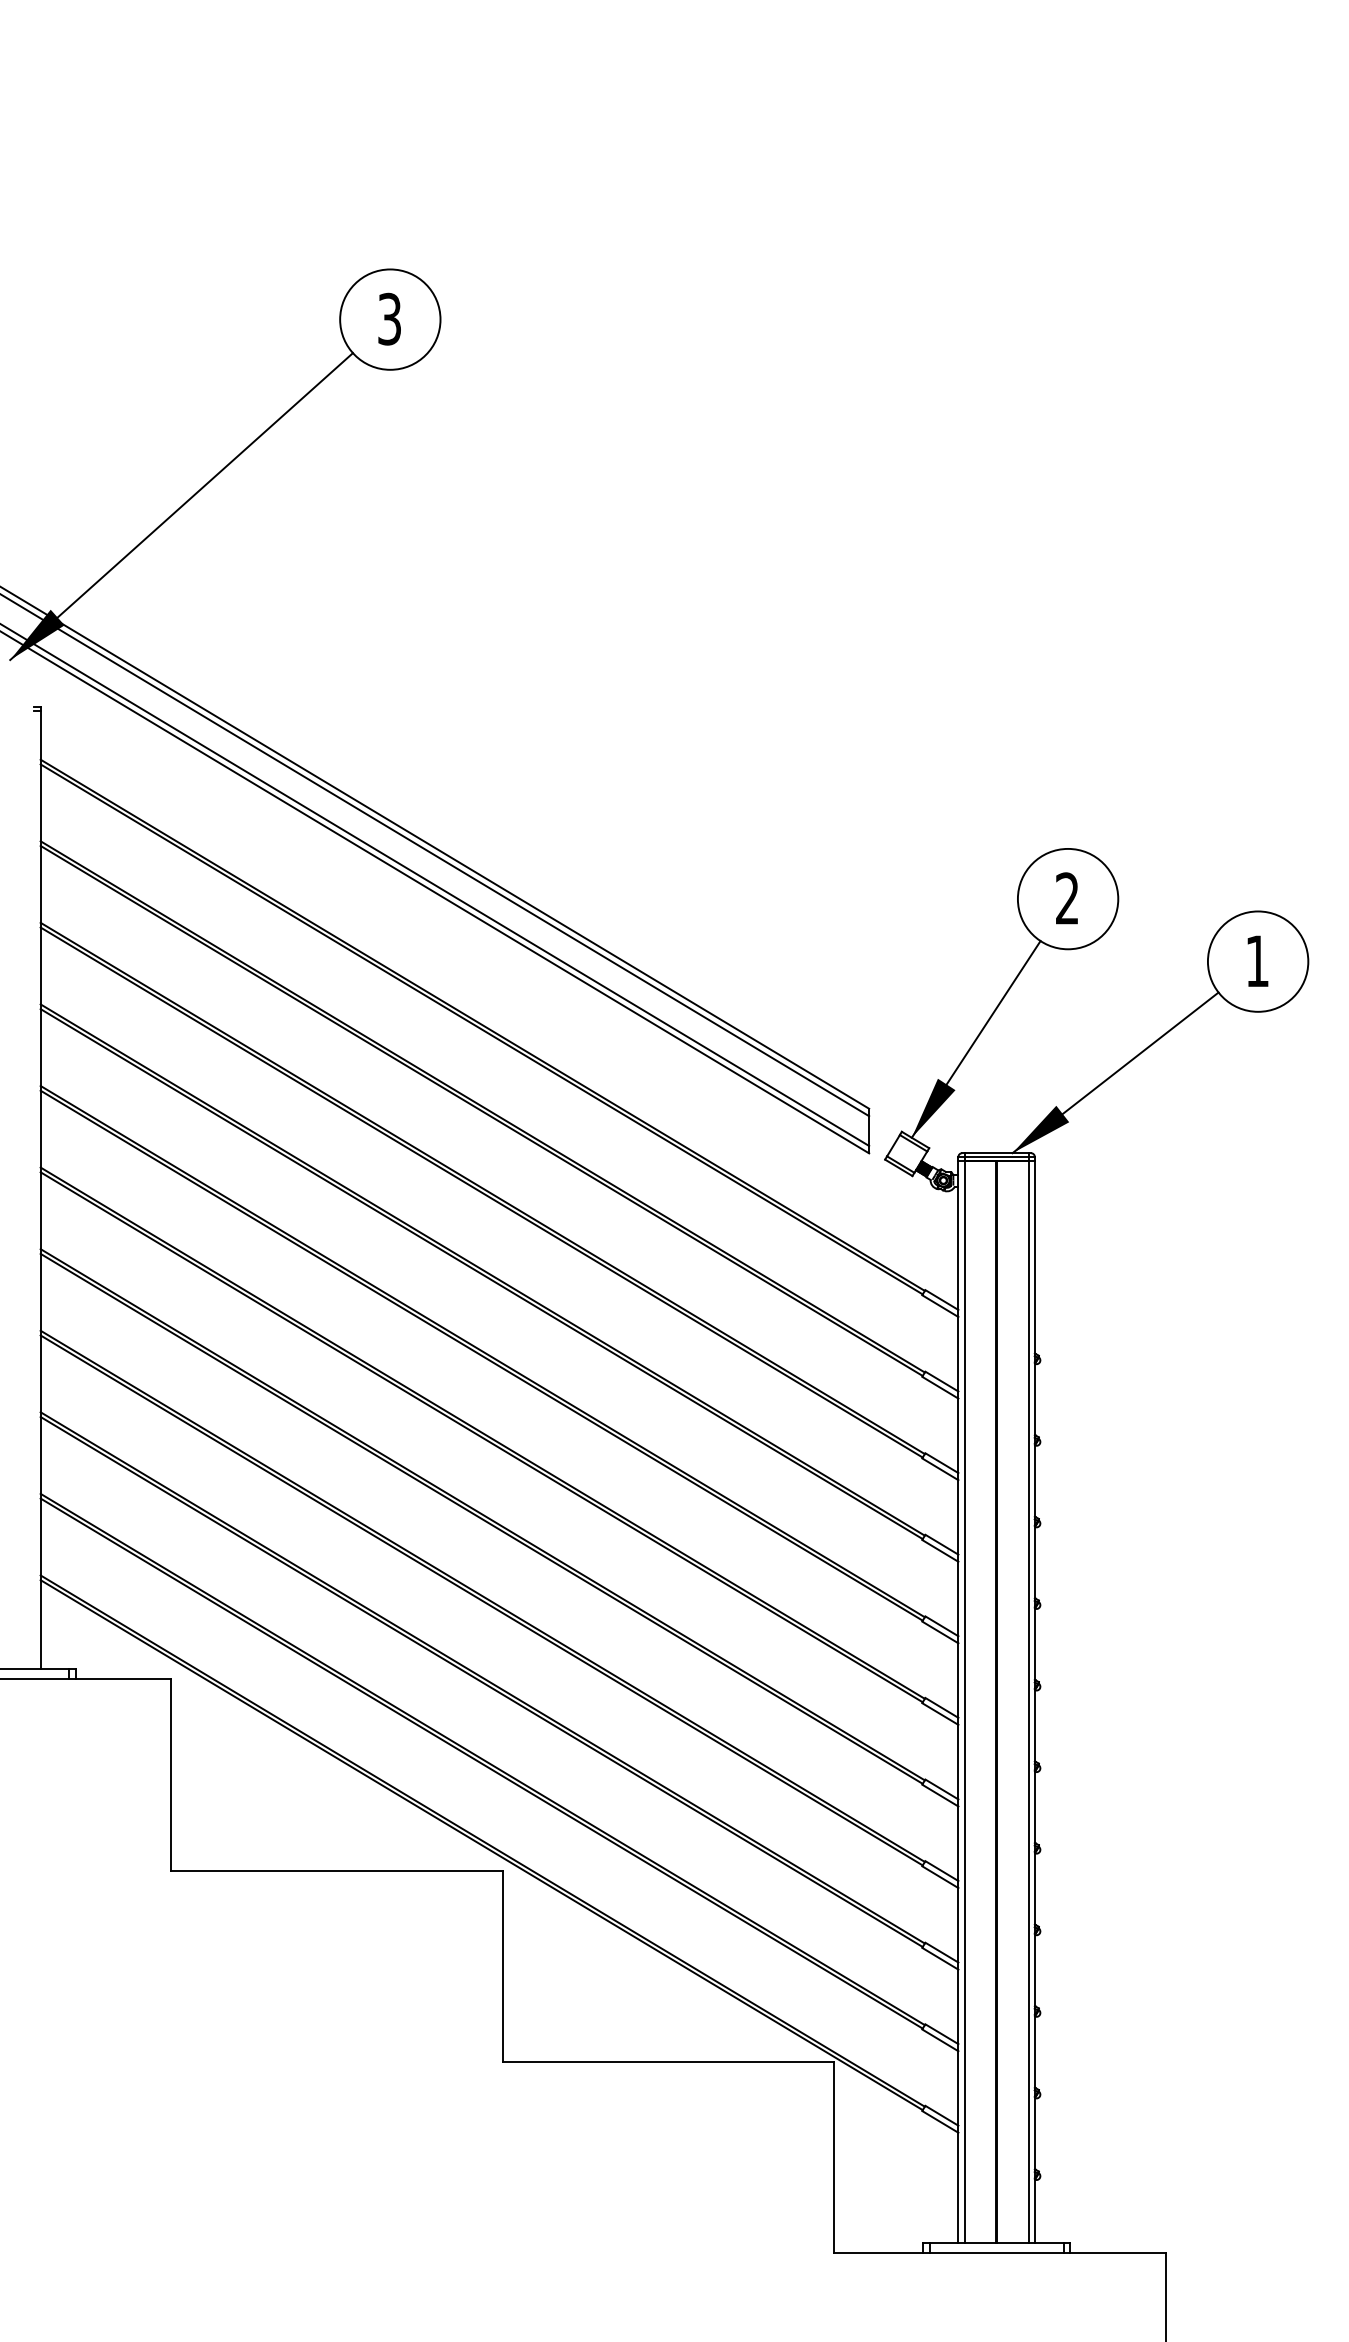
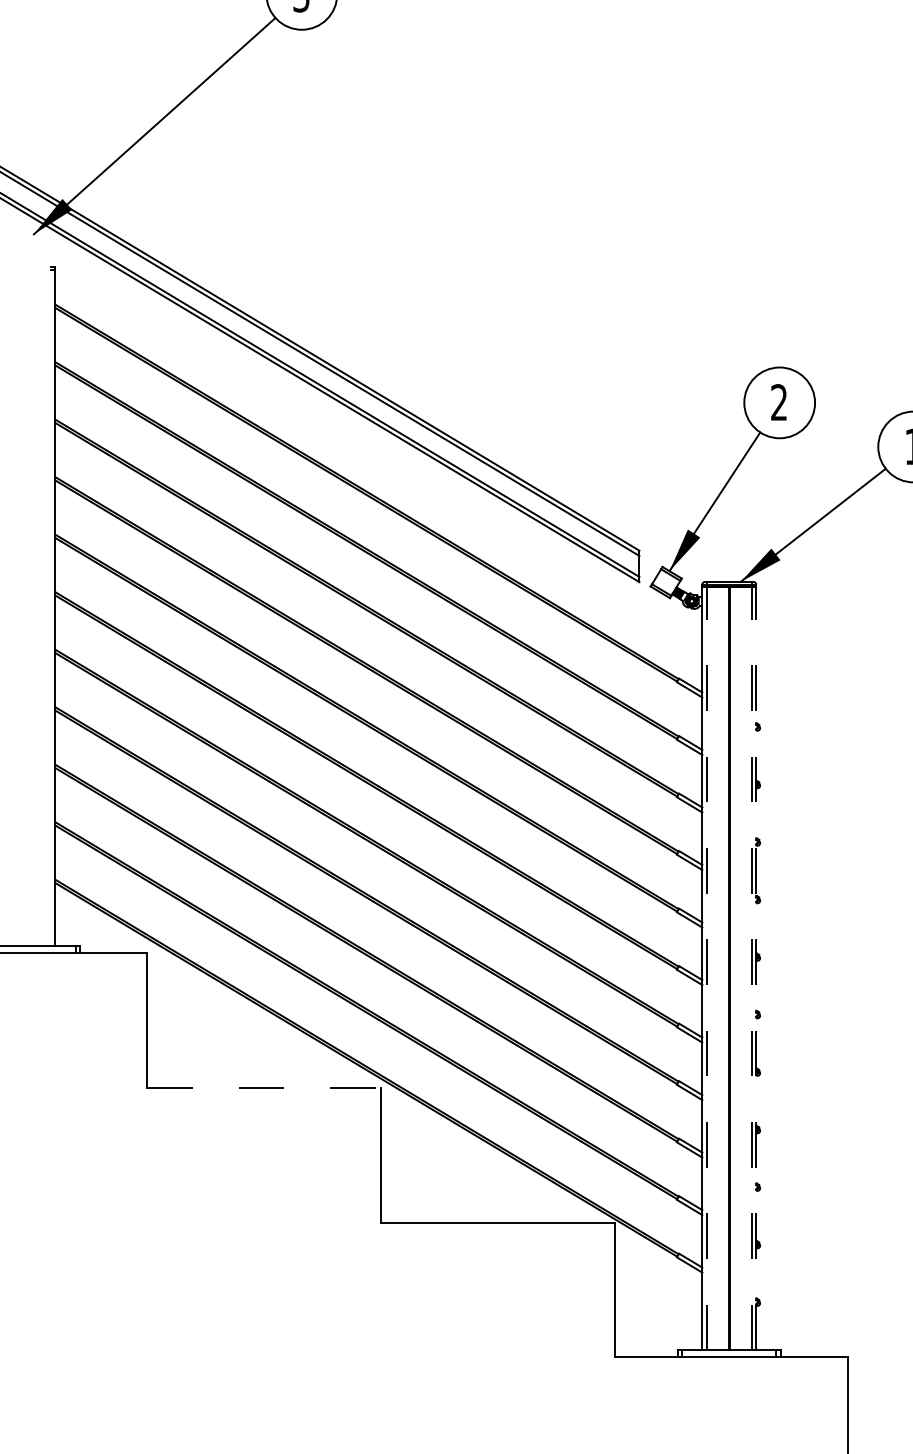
line: (964, 1701) -> (706, 968), solid -> dashed
line: (1028, 1701) -> (751, 968), solid -> dashed
line: (1034, 1701) -> (756, 968), solid -> dashed
line: (337, 1870) -> (264, 1087), solid -> dashed

